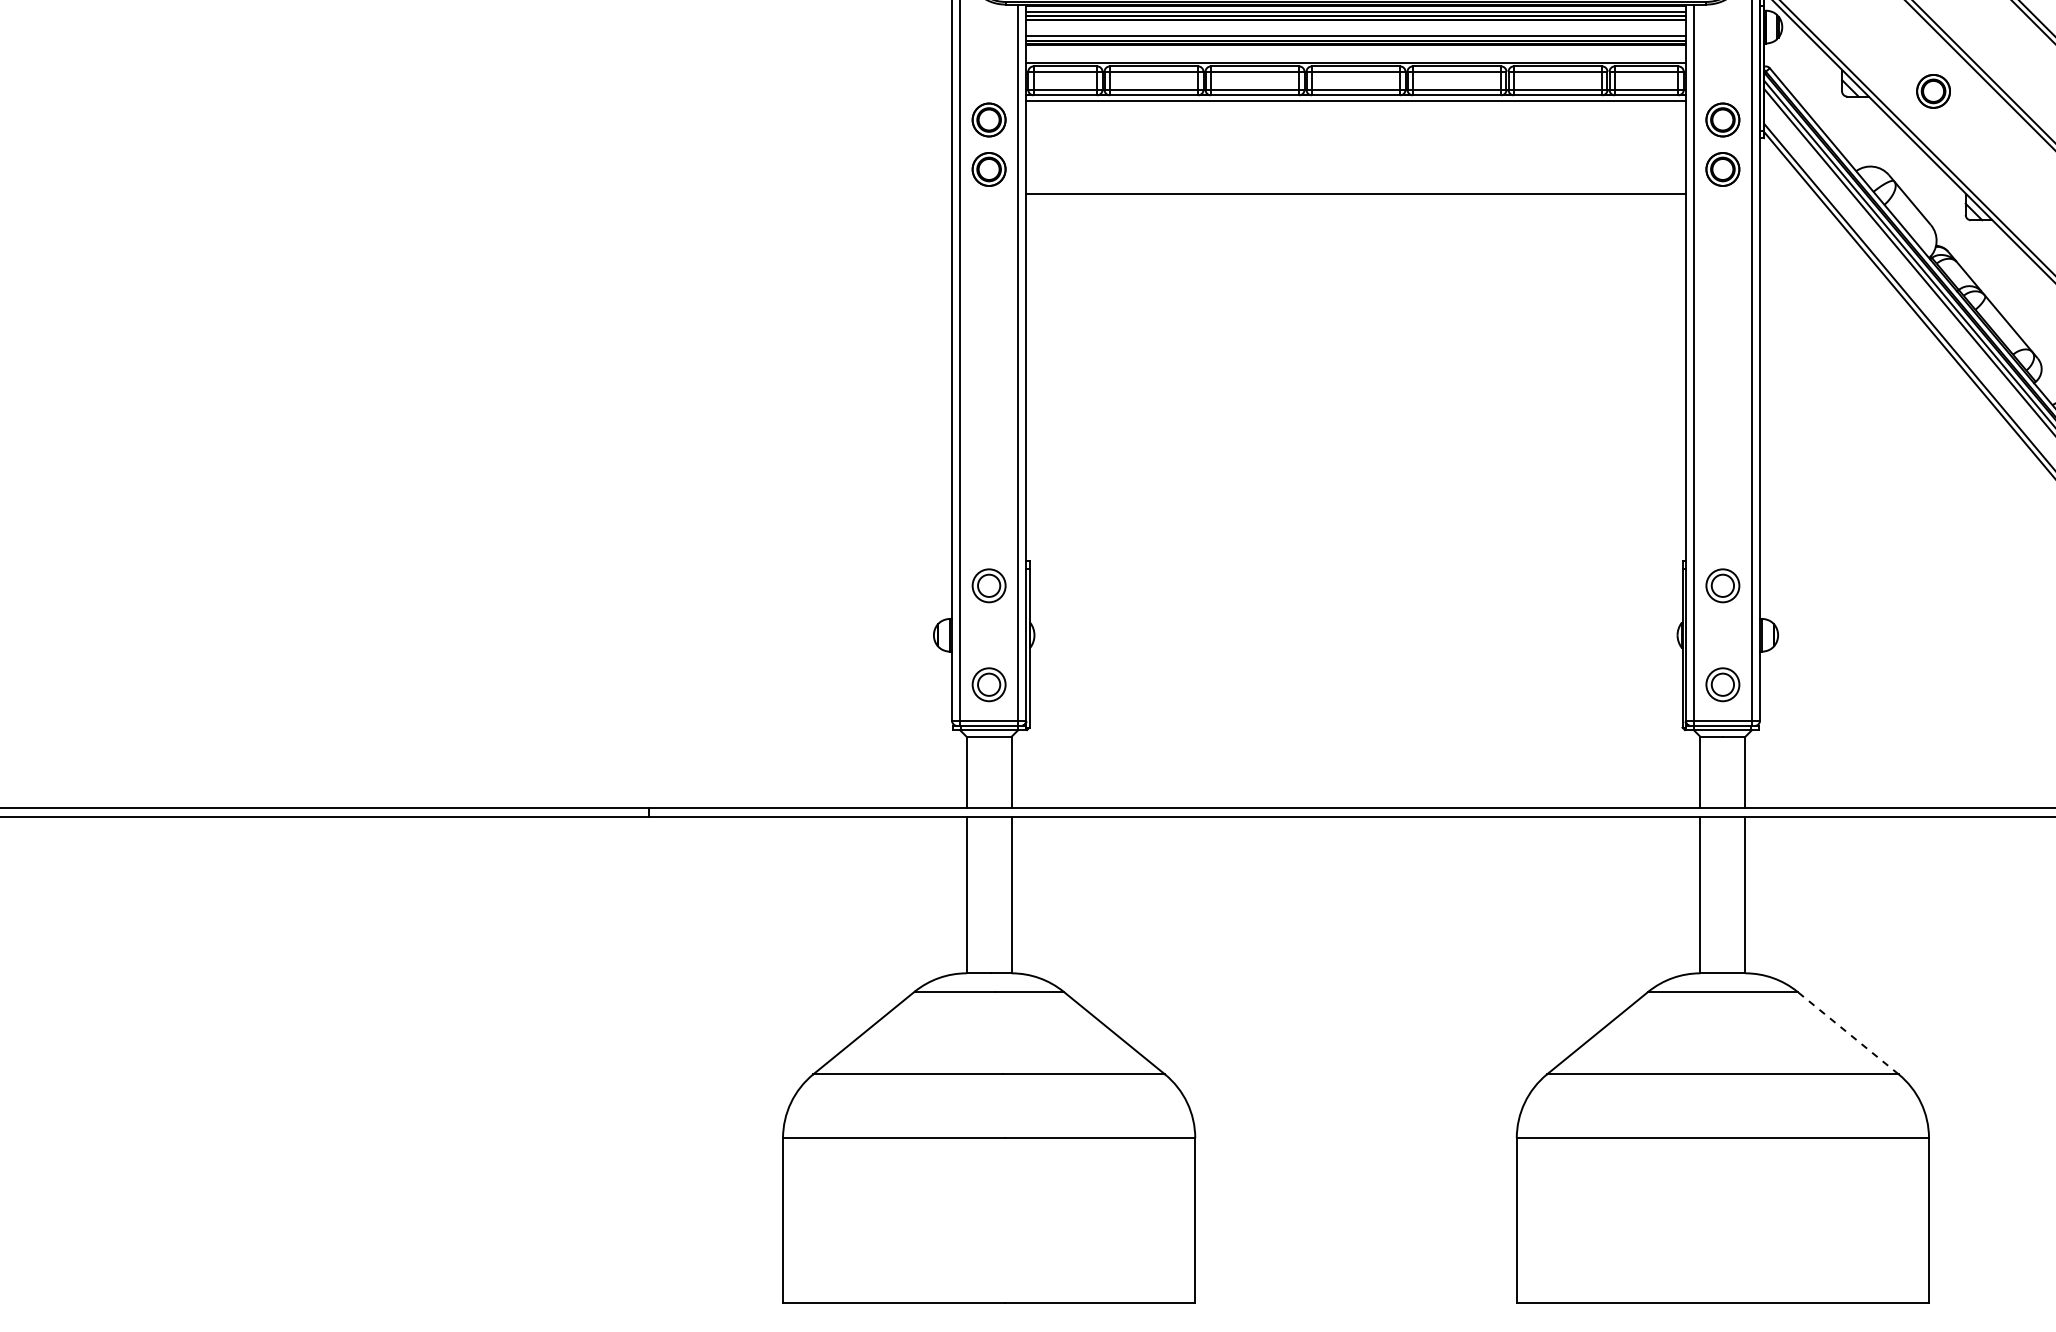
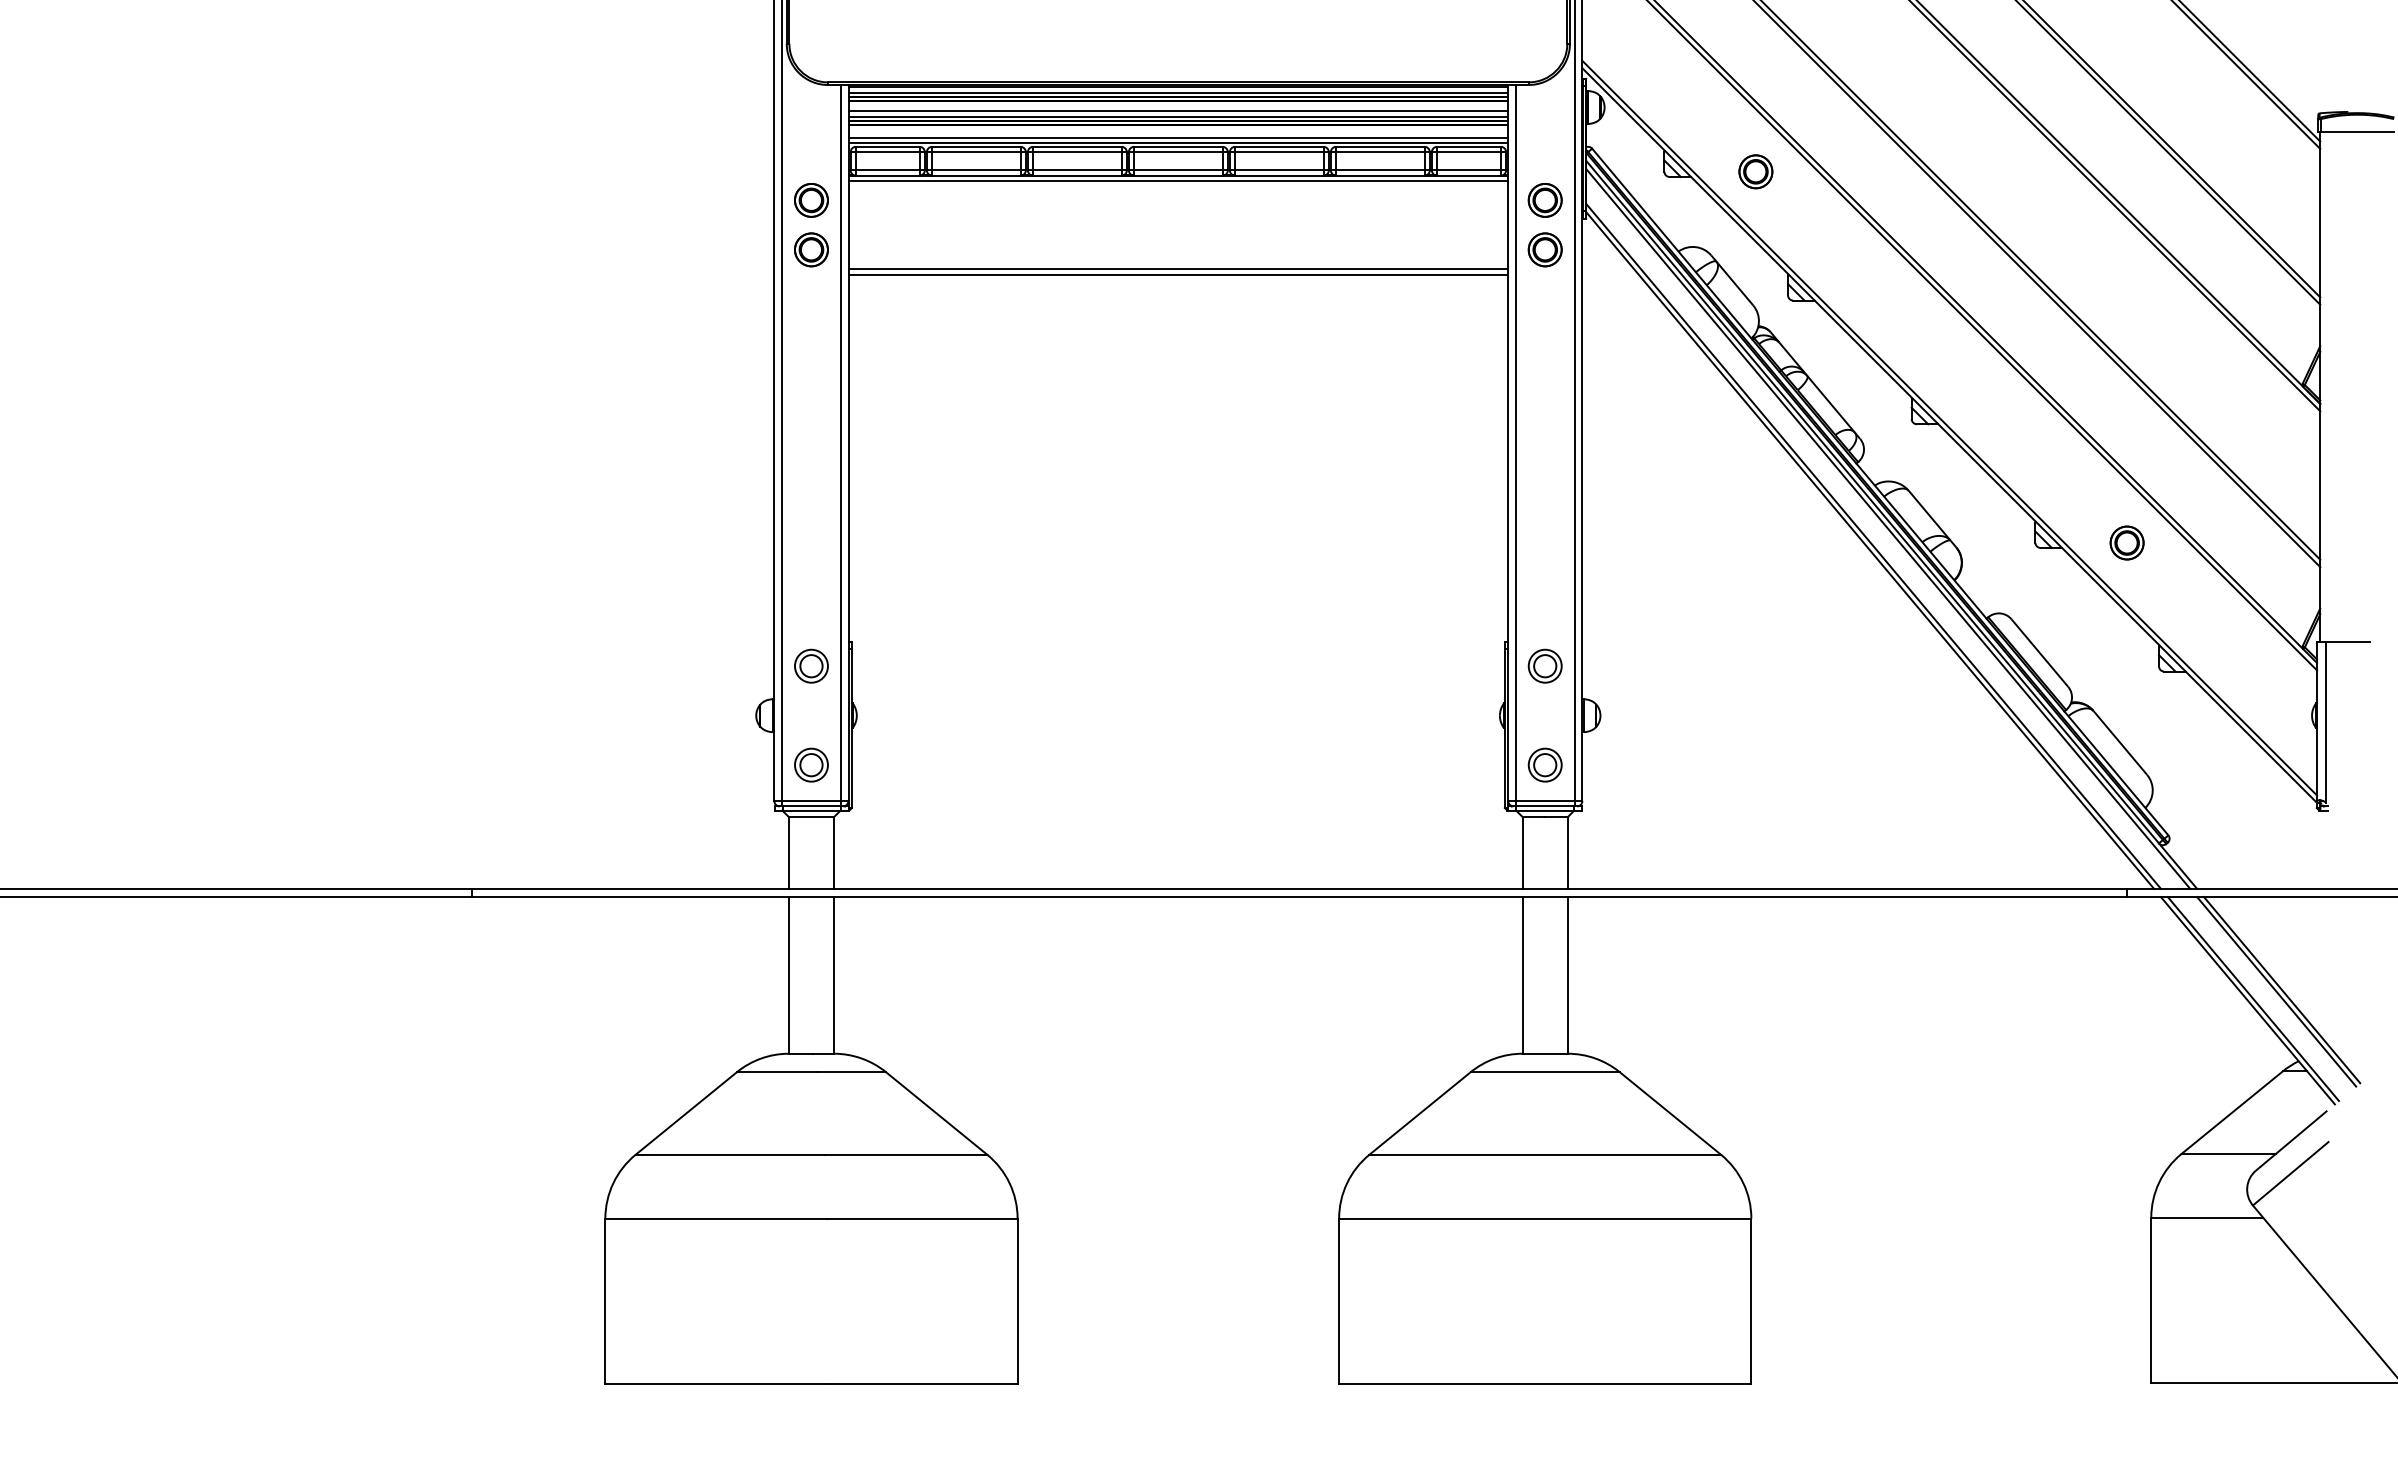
line: (1356, 30) -> (1178, 110), added
line: (1356, 57) -> (1178, 137), added
line: (1356, 189) -> (1178, 269), added
line: (1848, 1033) -> (1670, 1113), dashed -> solid

